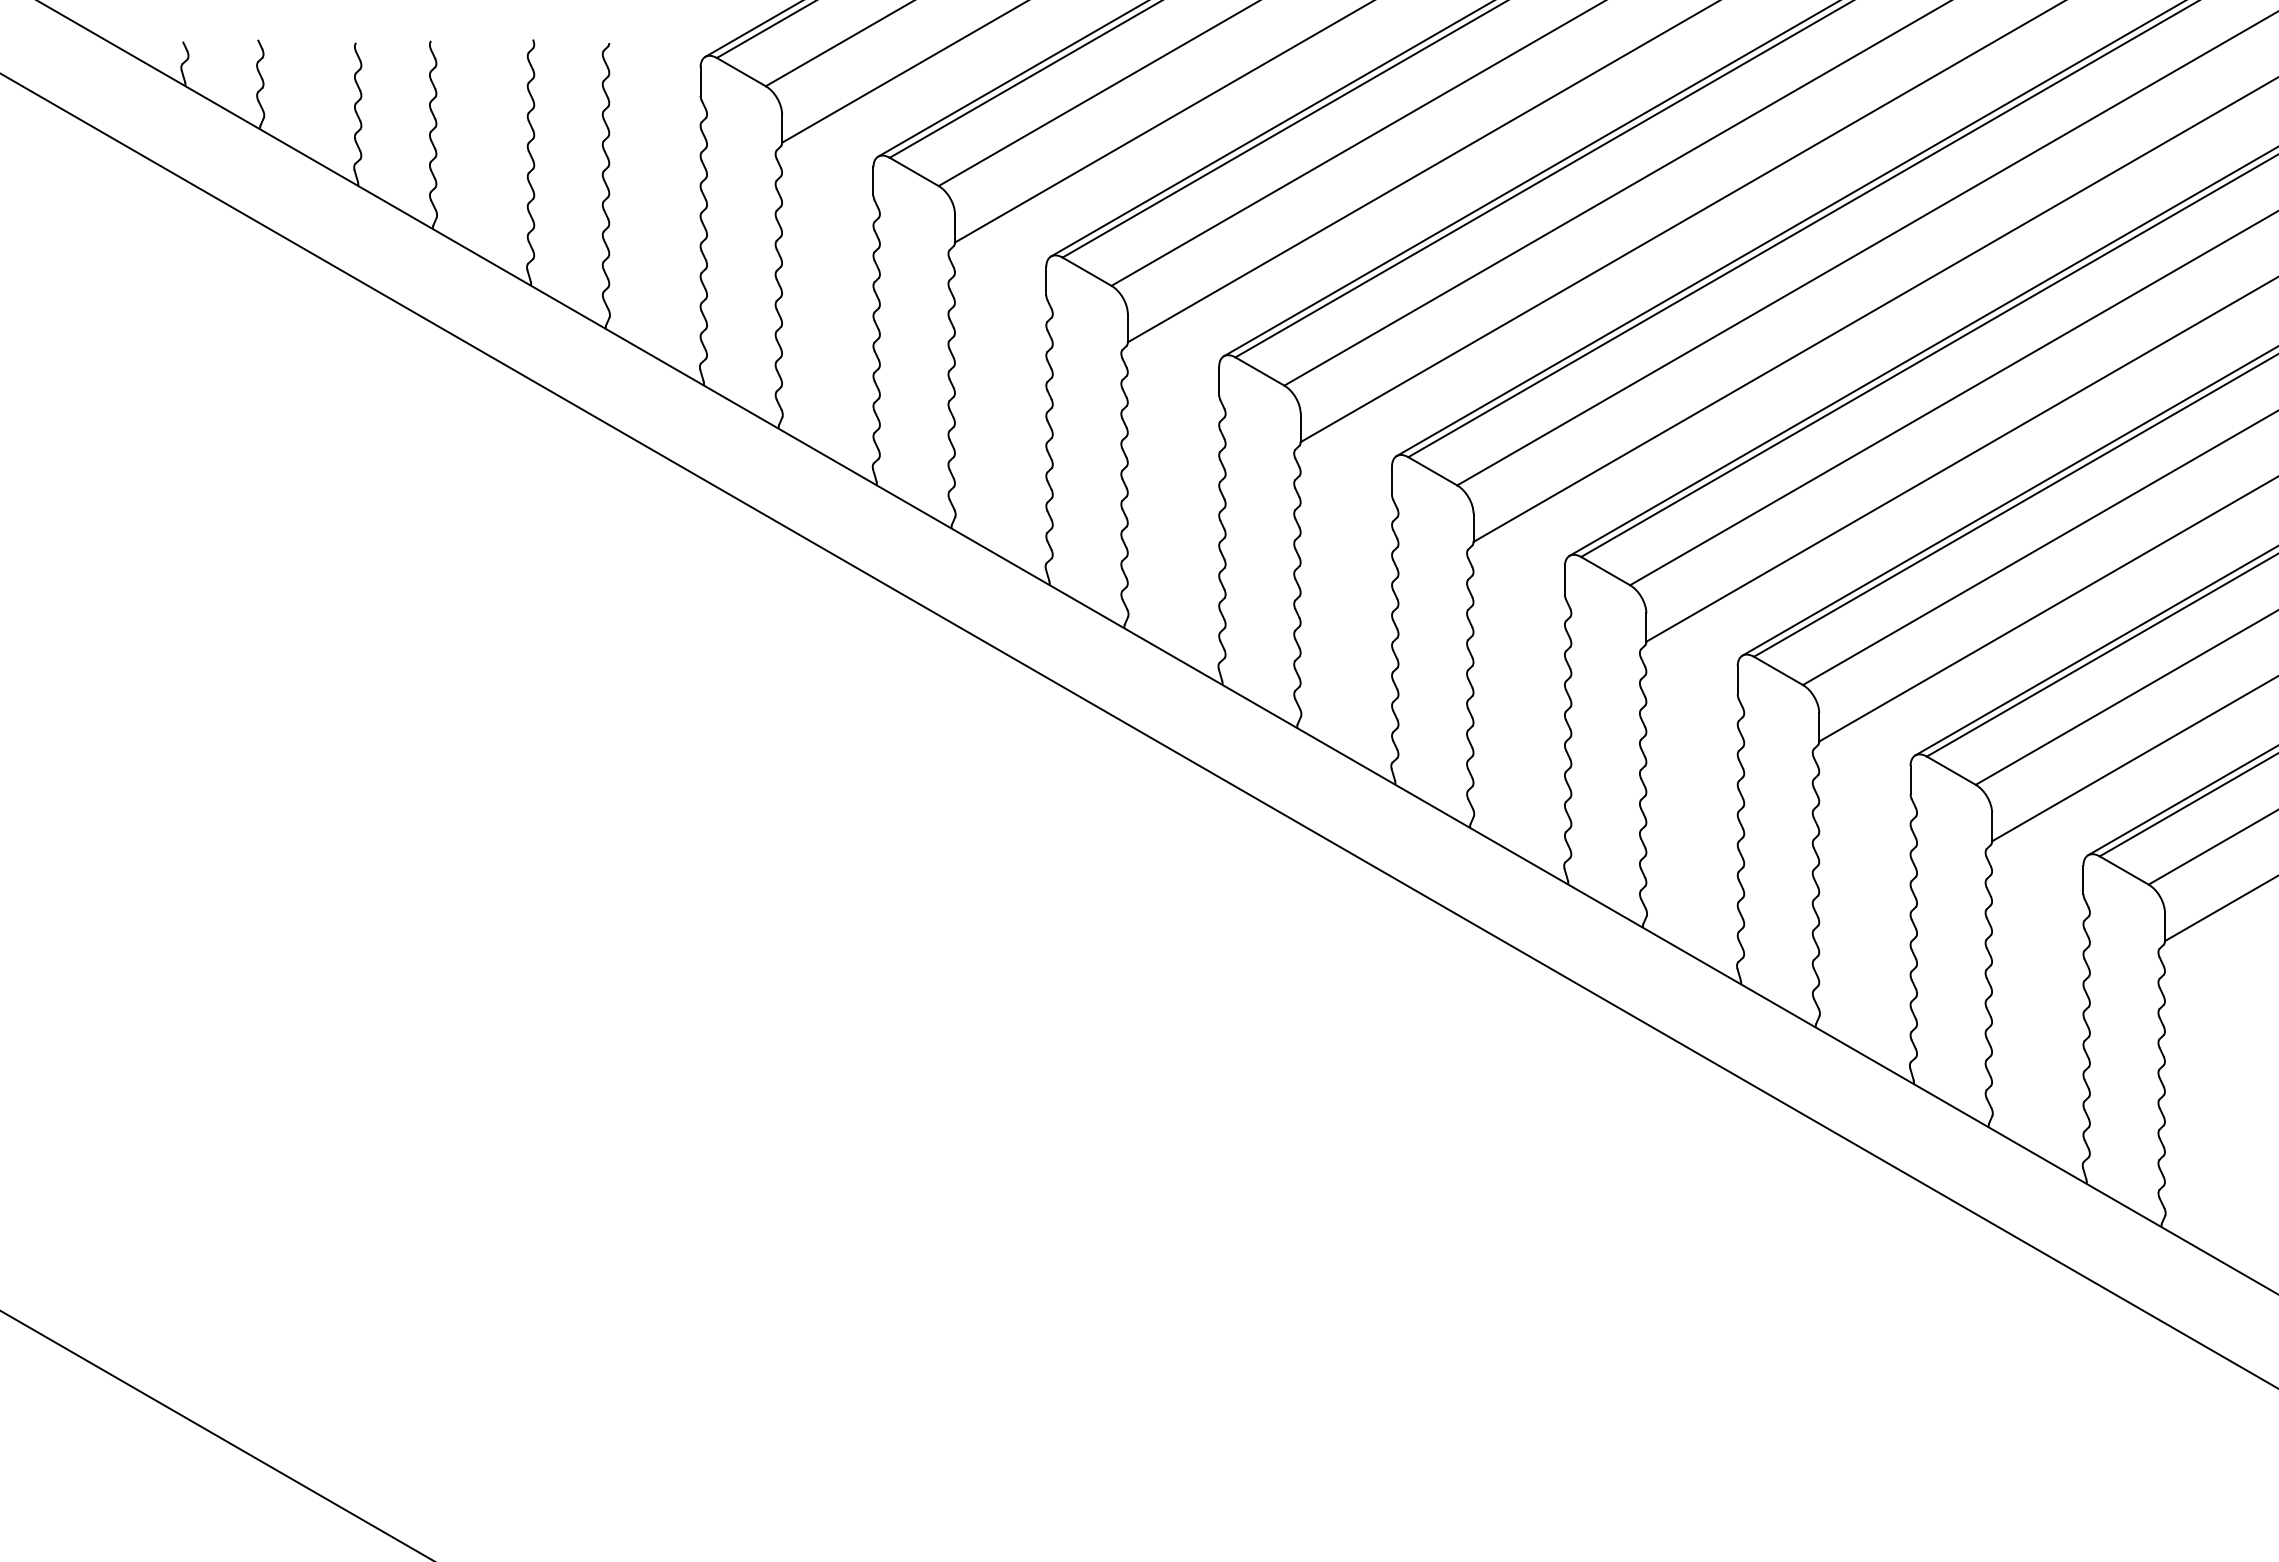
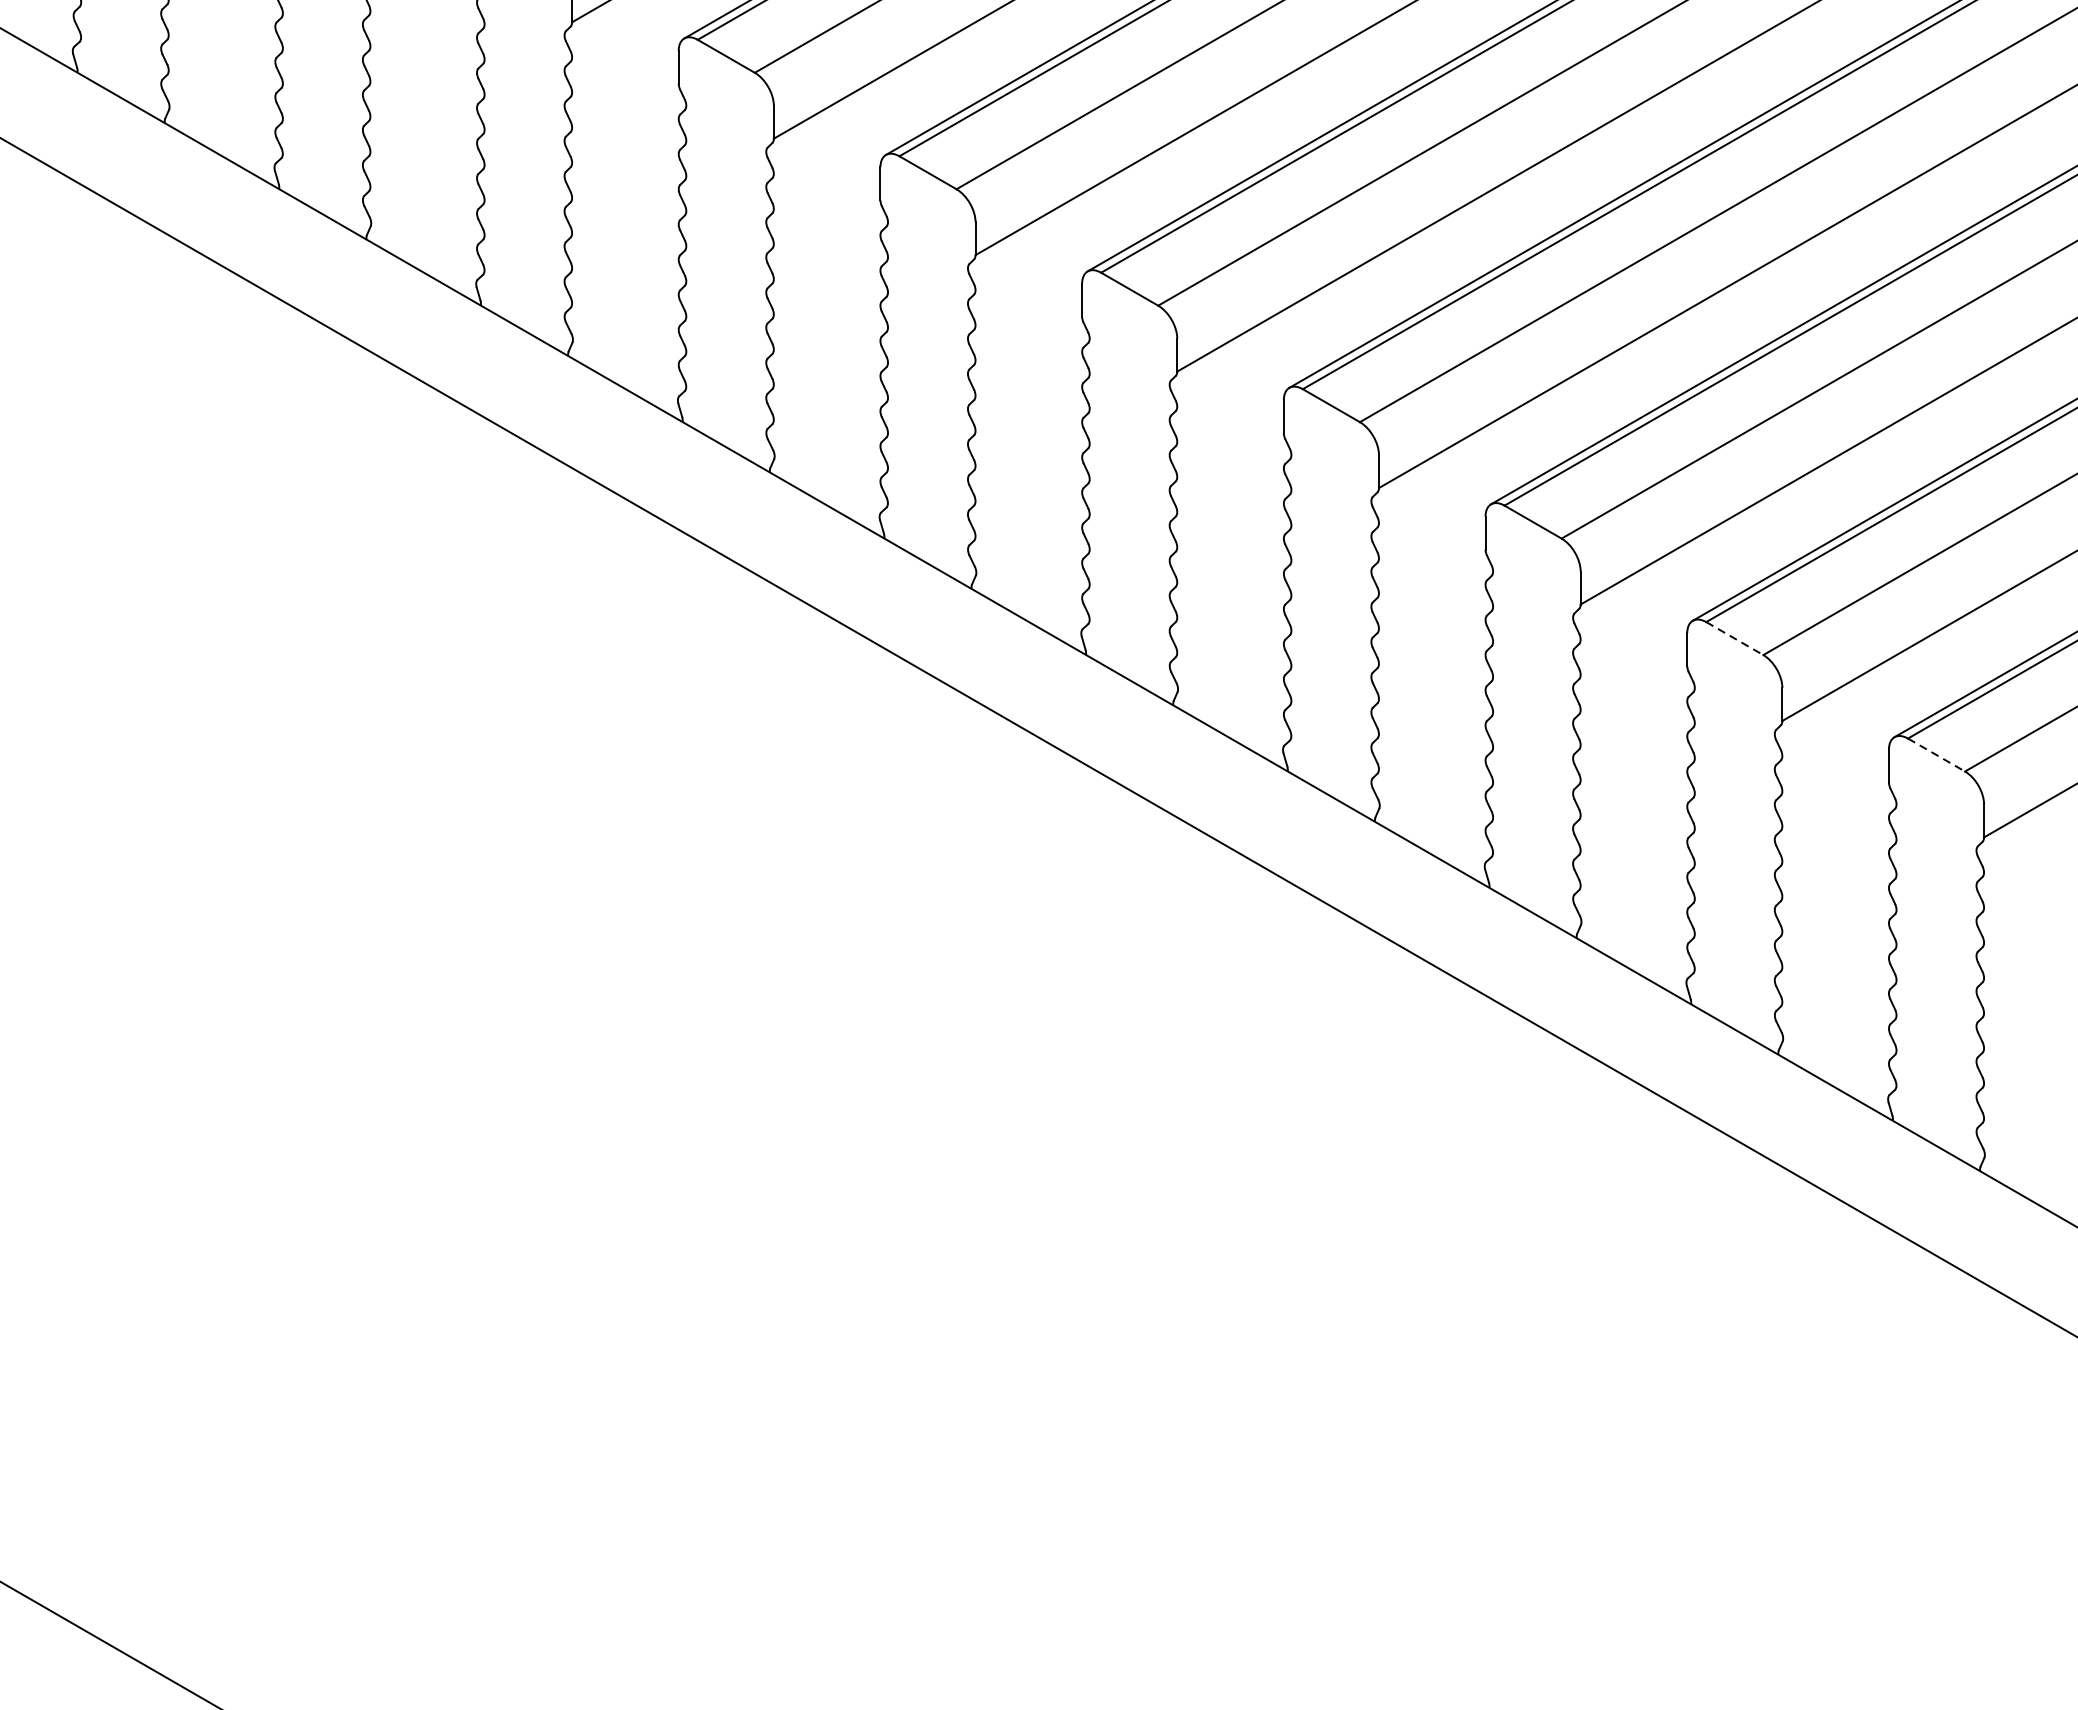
line: (1778, 671) -> (1734, 639), solid -> dashed
line: (1951, 770) -> (1936, 754), solid -> dashed

